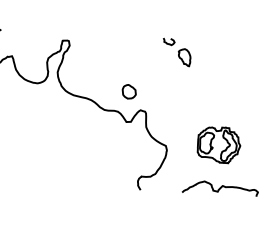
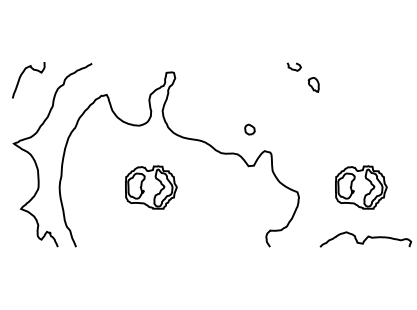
part: (184, 57) -> (313, 84), size x0.7
part: (128, 91) -> (249, 129), size x0.6
part: (44, 135) -> (151, 187), added

